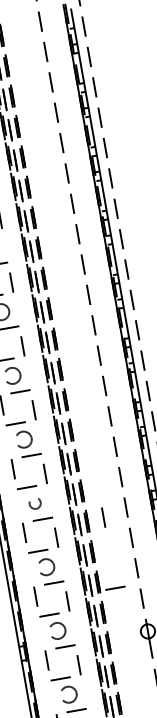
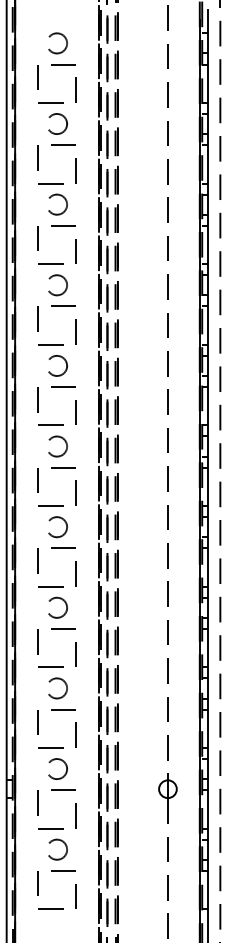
circle: (35, 503) -> (57, 607), size x1.43
line: (103, 517) -> (137, 639), removed
line: (115, 587) -> (137, 728), removed

